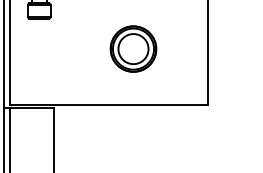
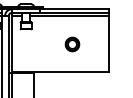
part: (133, 49) -> (72, 44), size x0.6

